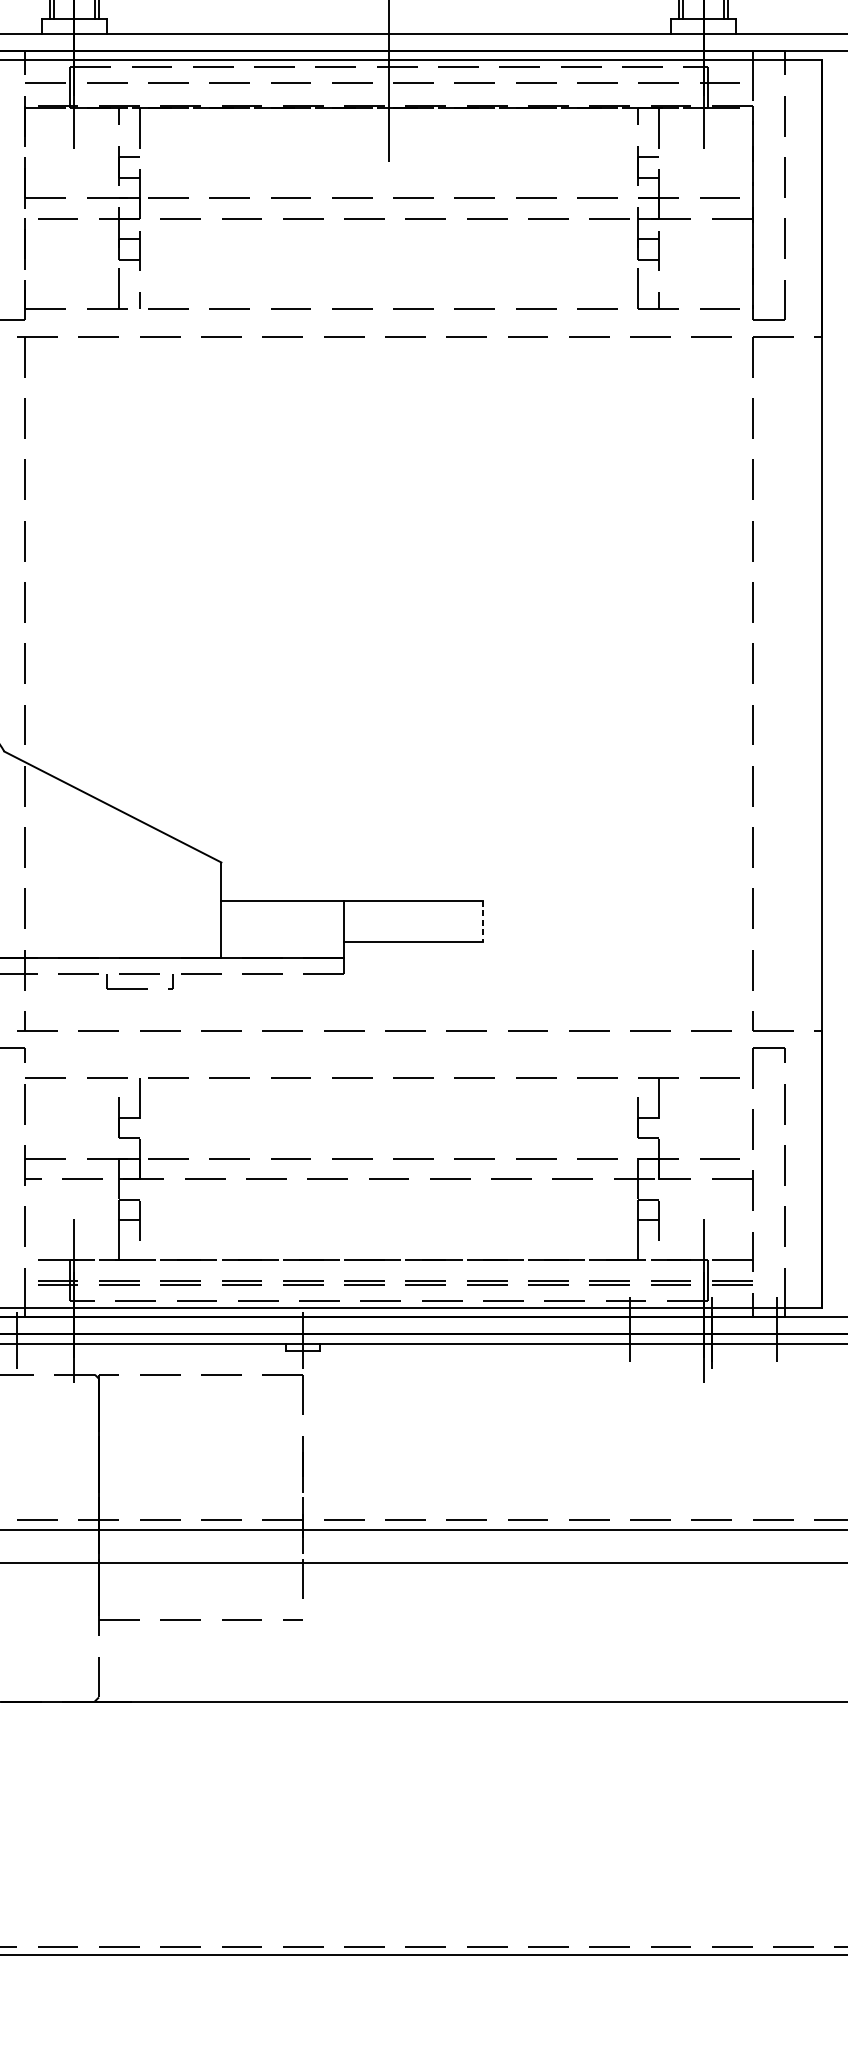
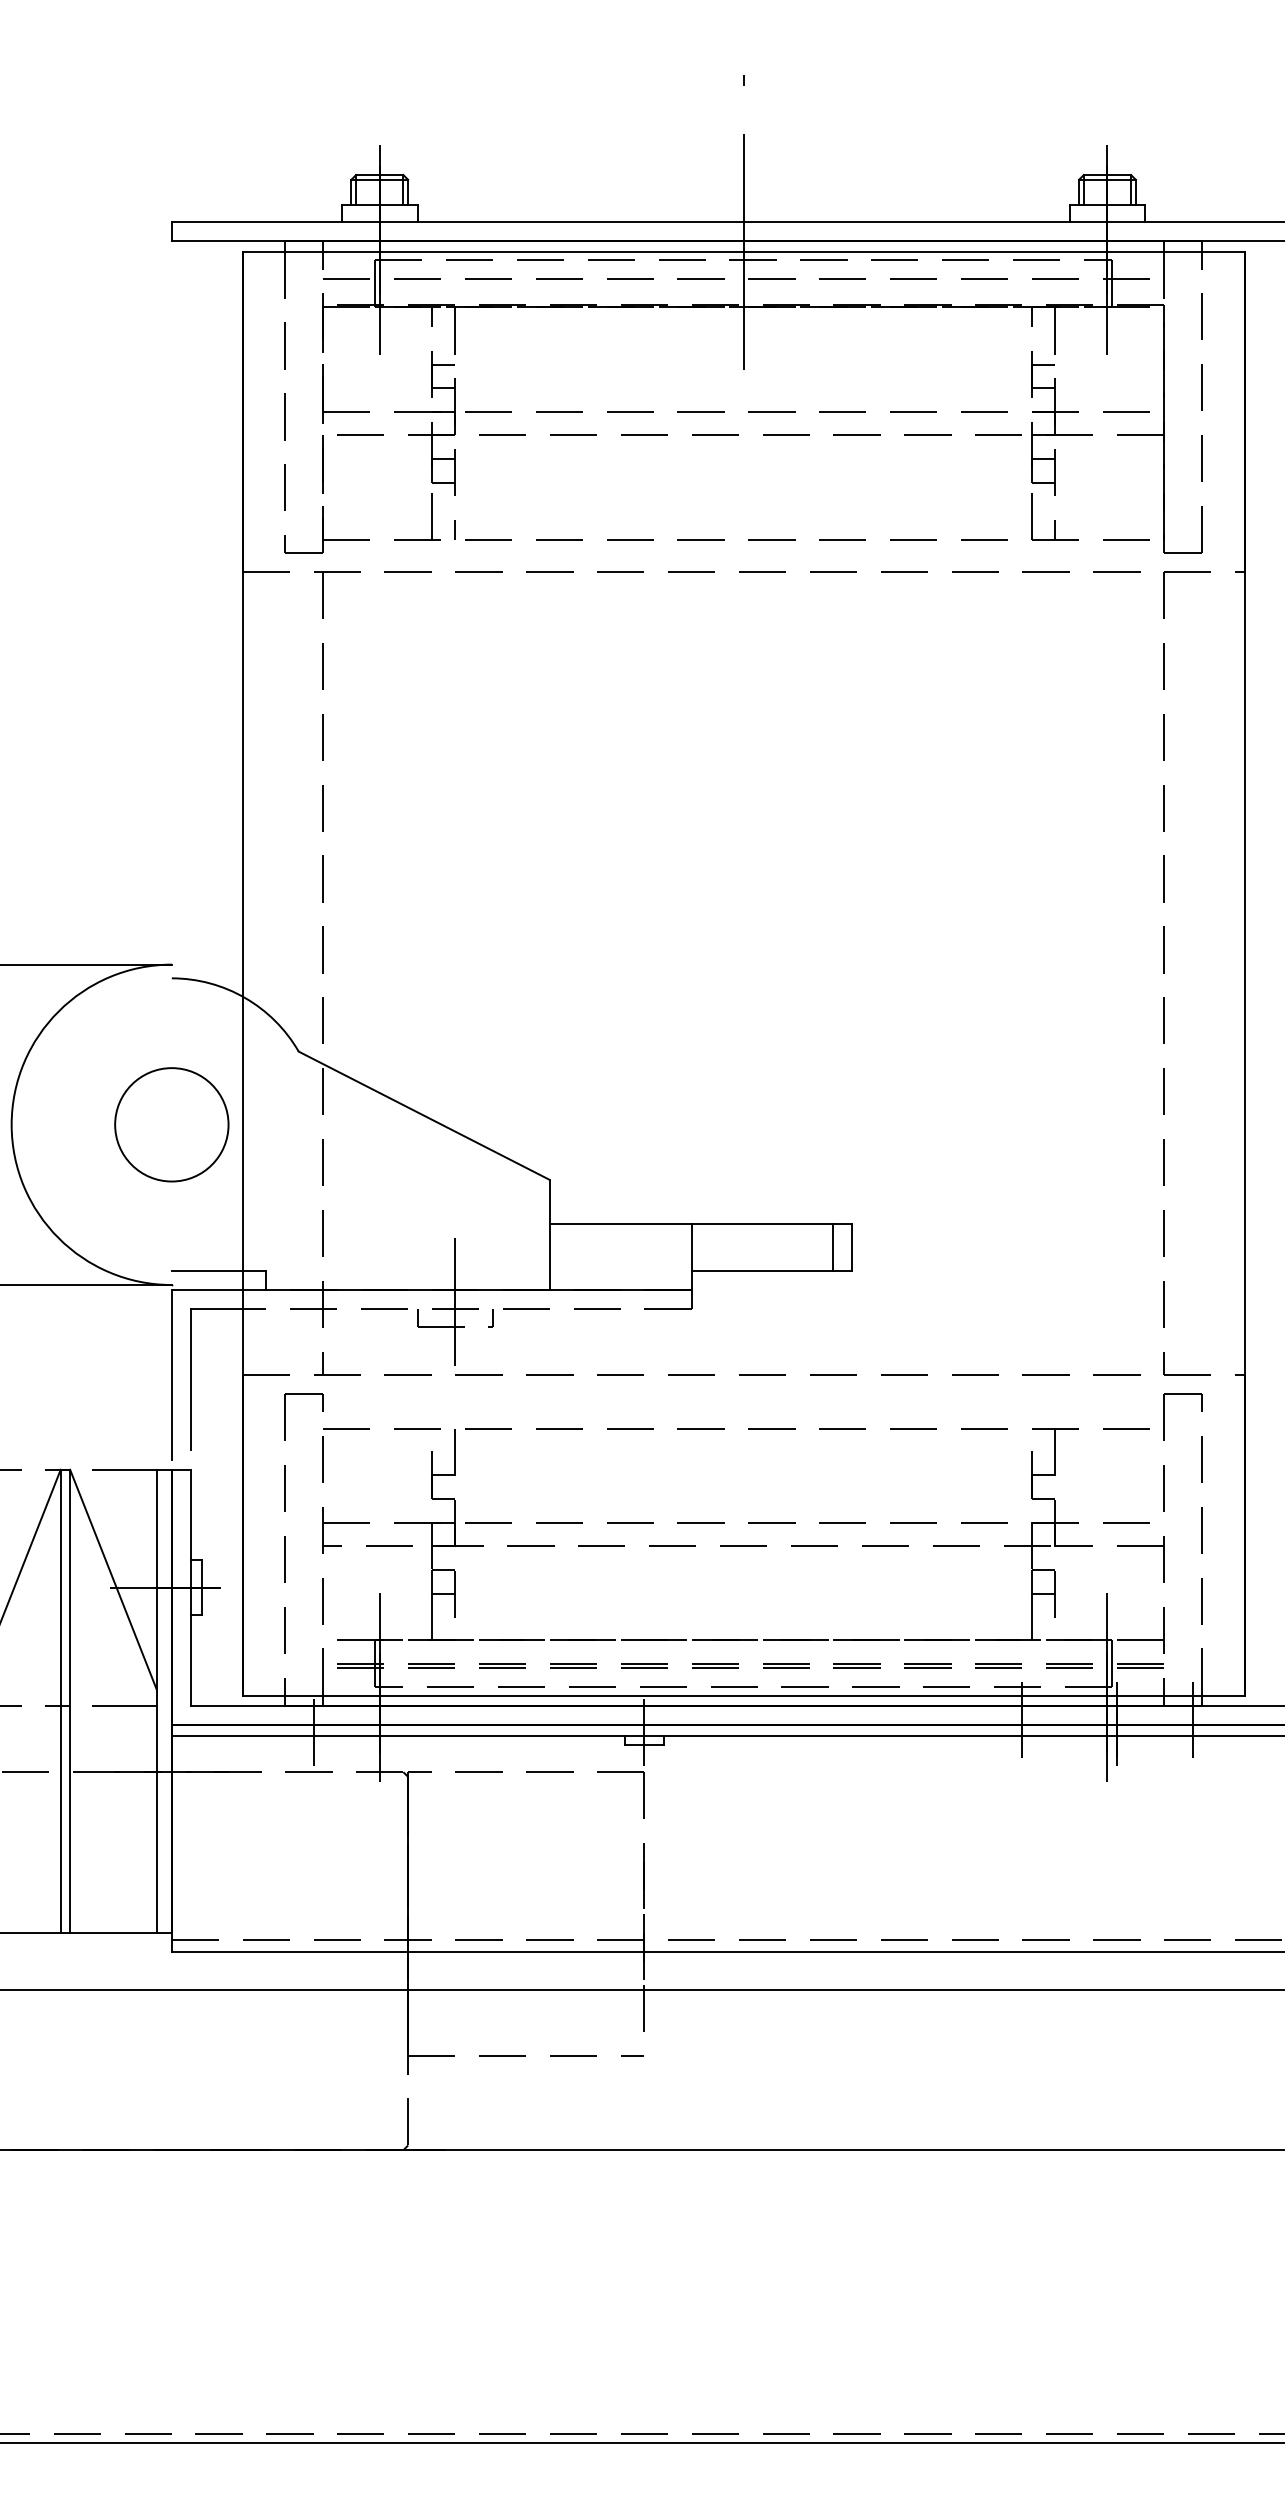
line: (466, 920) -> (833, 1247), added
line: (483, 920) -> (852, 1247), dashed -> solid
line: (139, 967) -> (455, 1301), added

